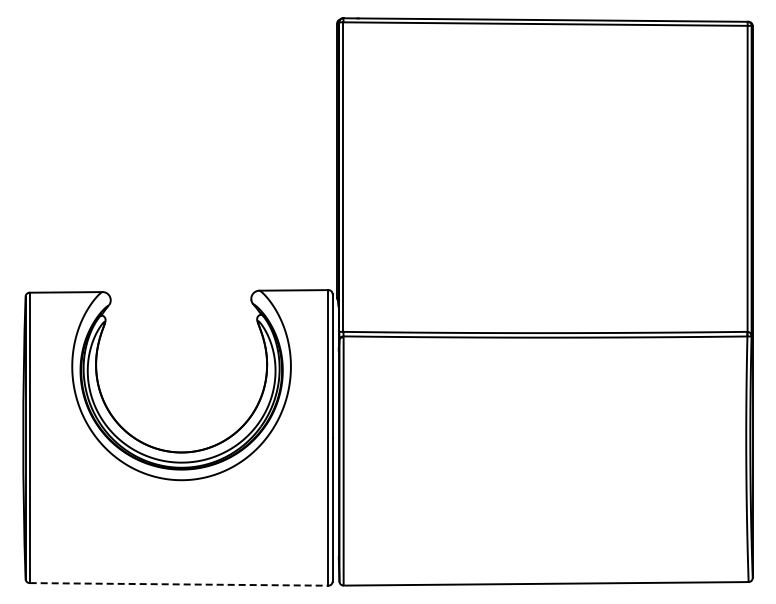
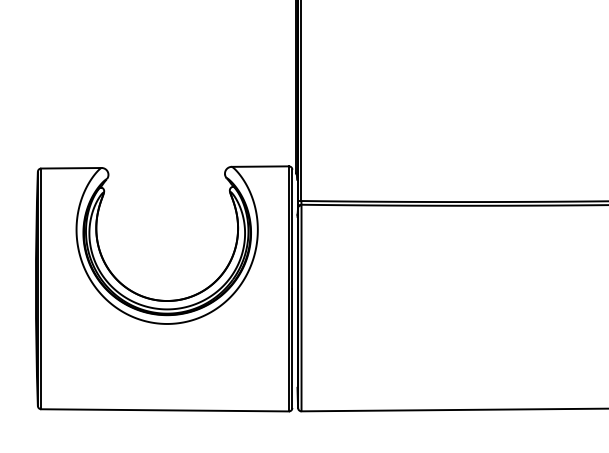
line: (179, 584) -> (165, 410), dashed -> solid

